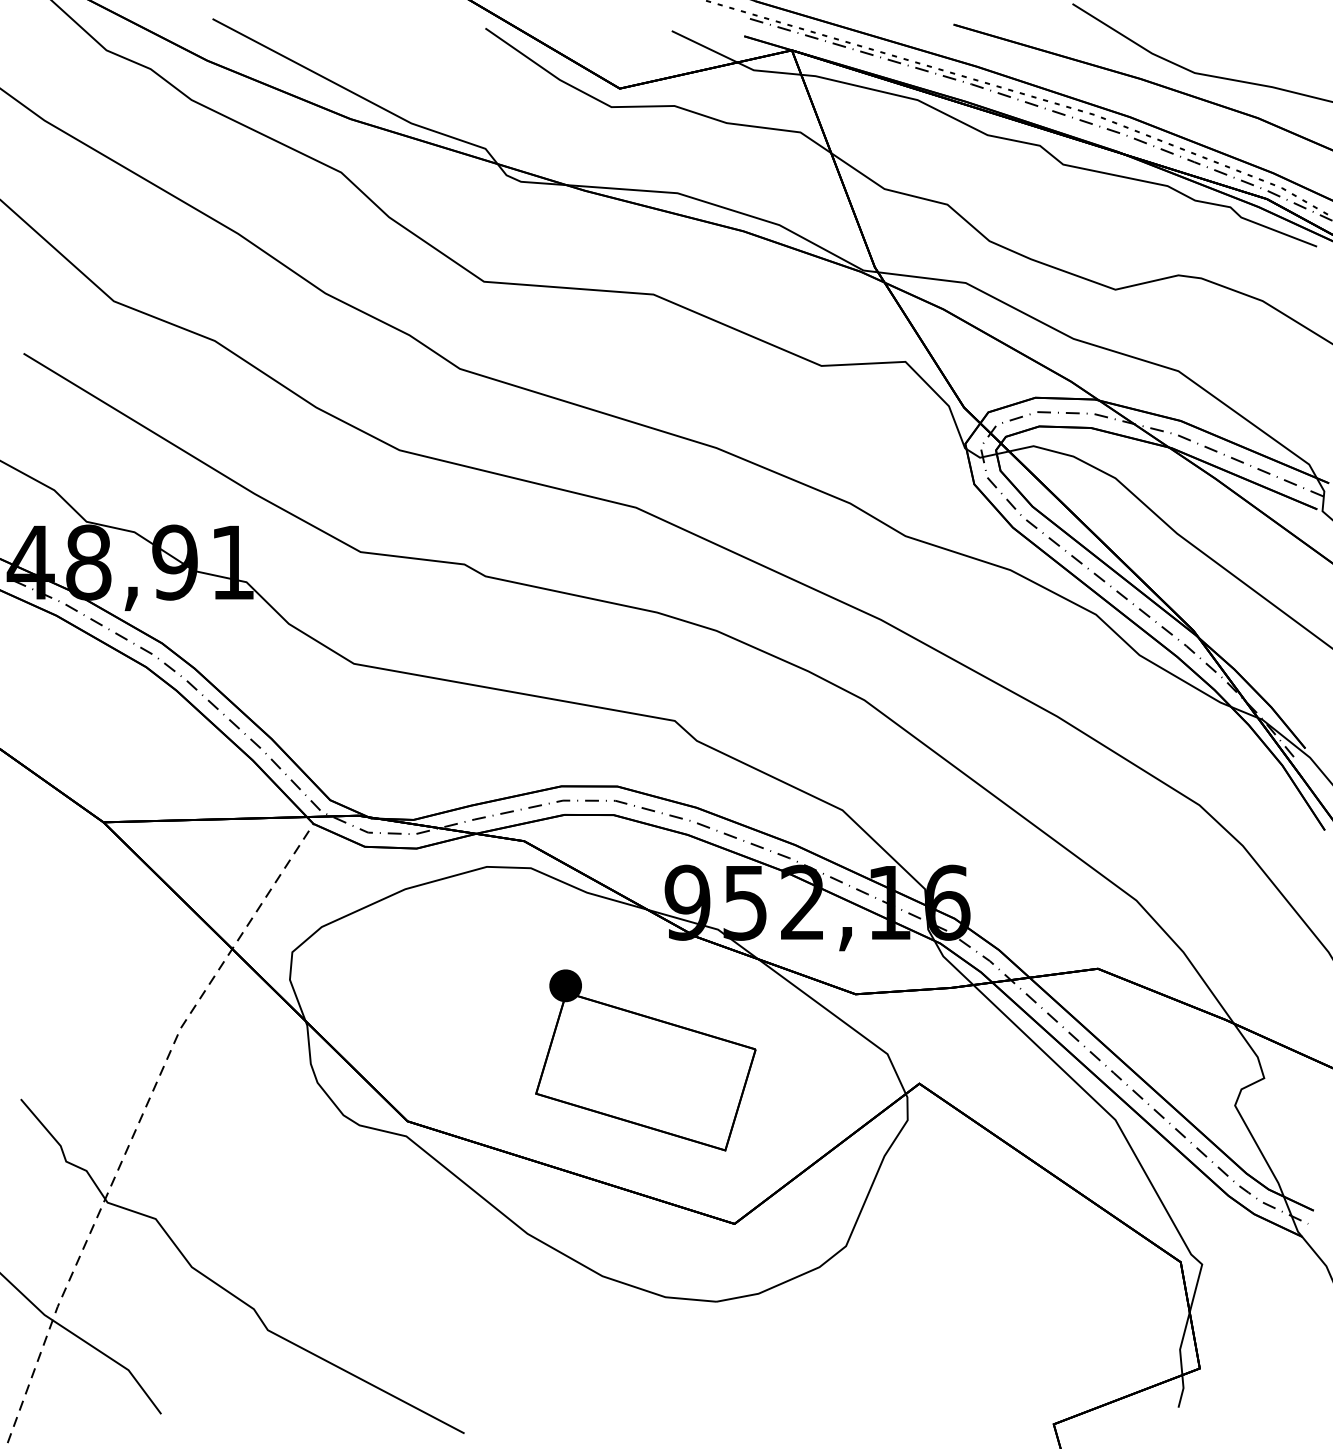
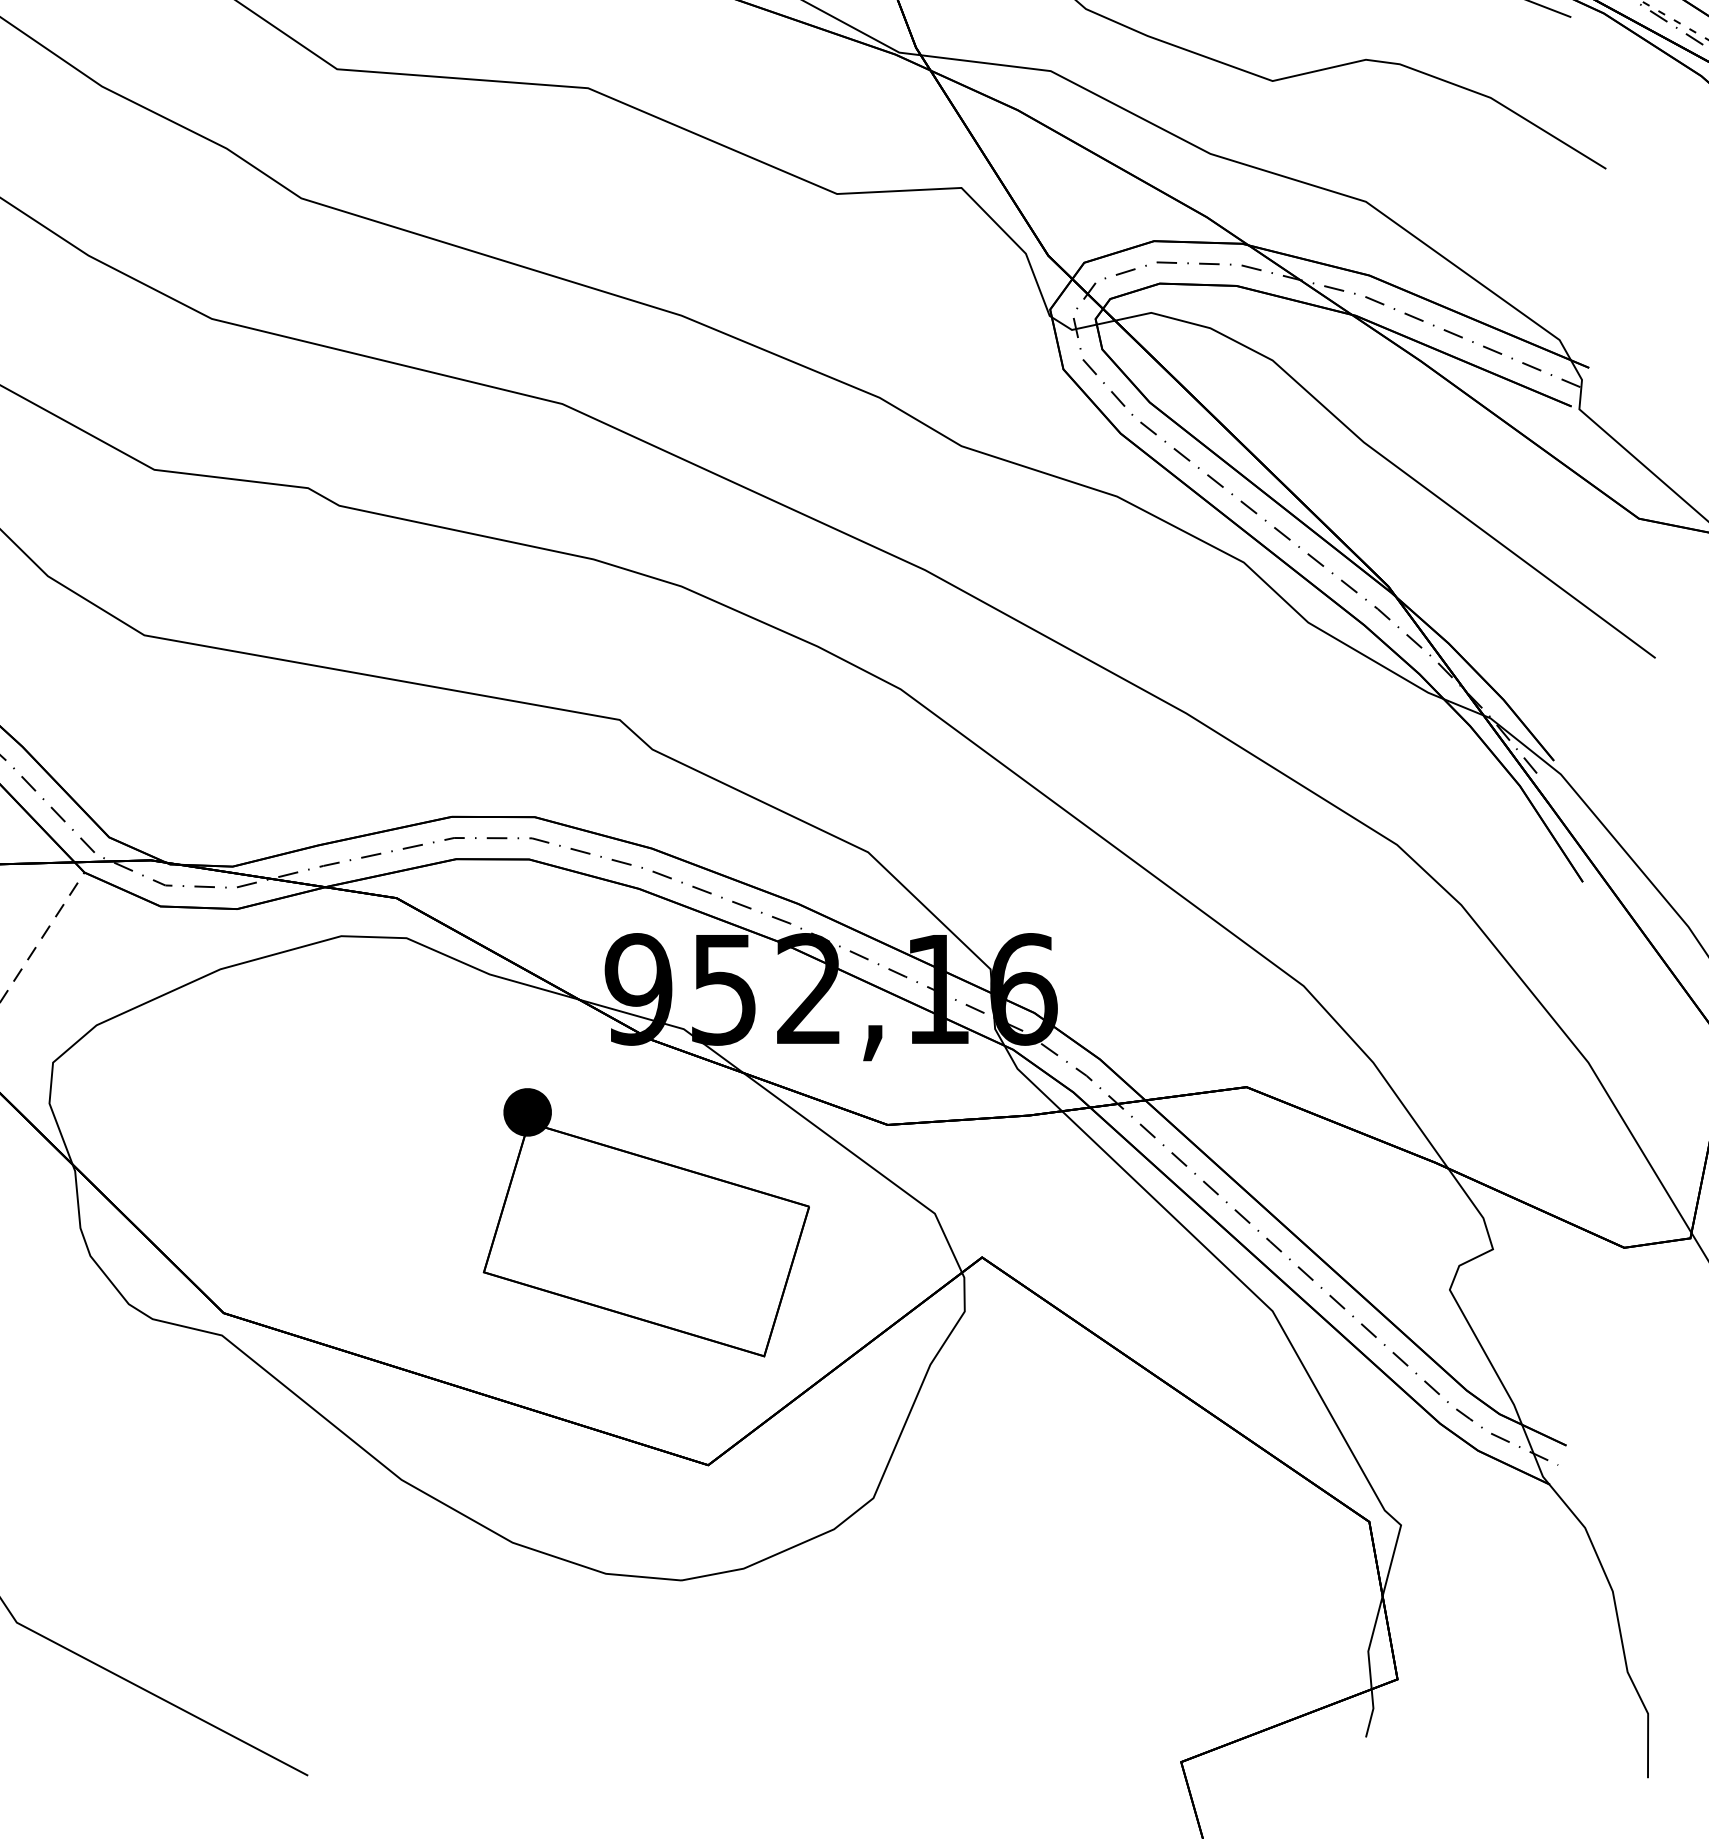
part: (645, 1060) -> (645, 1223), moved

